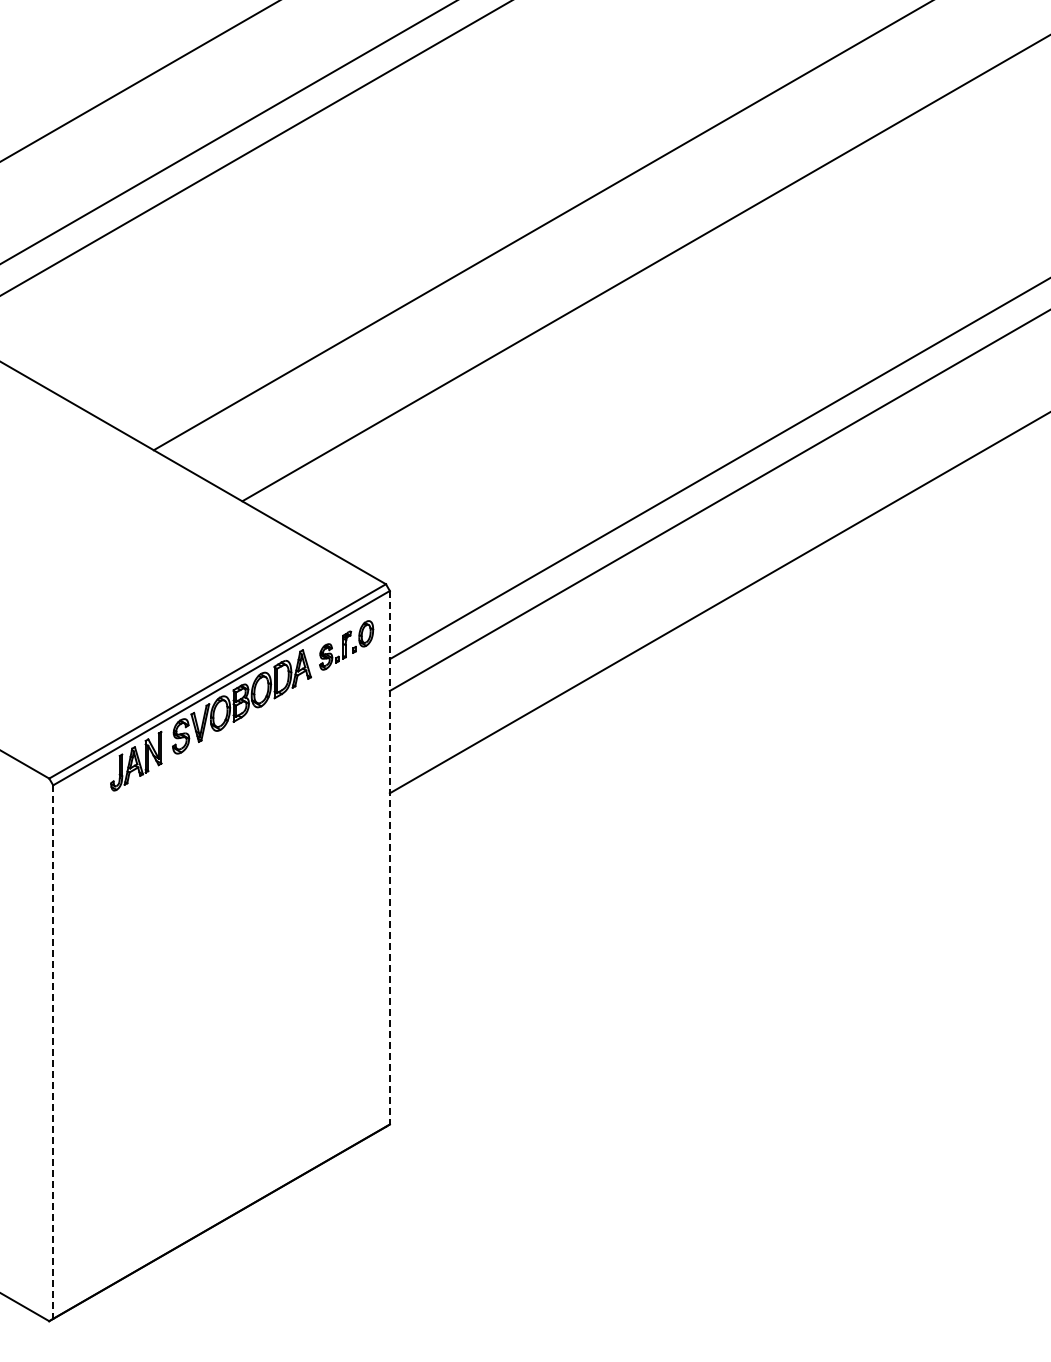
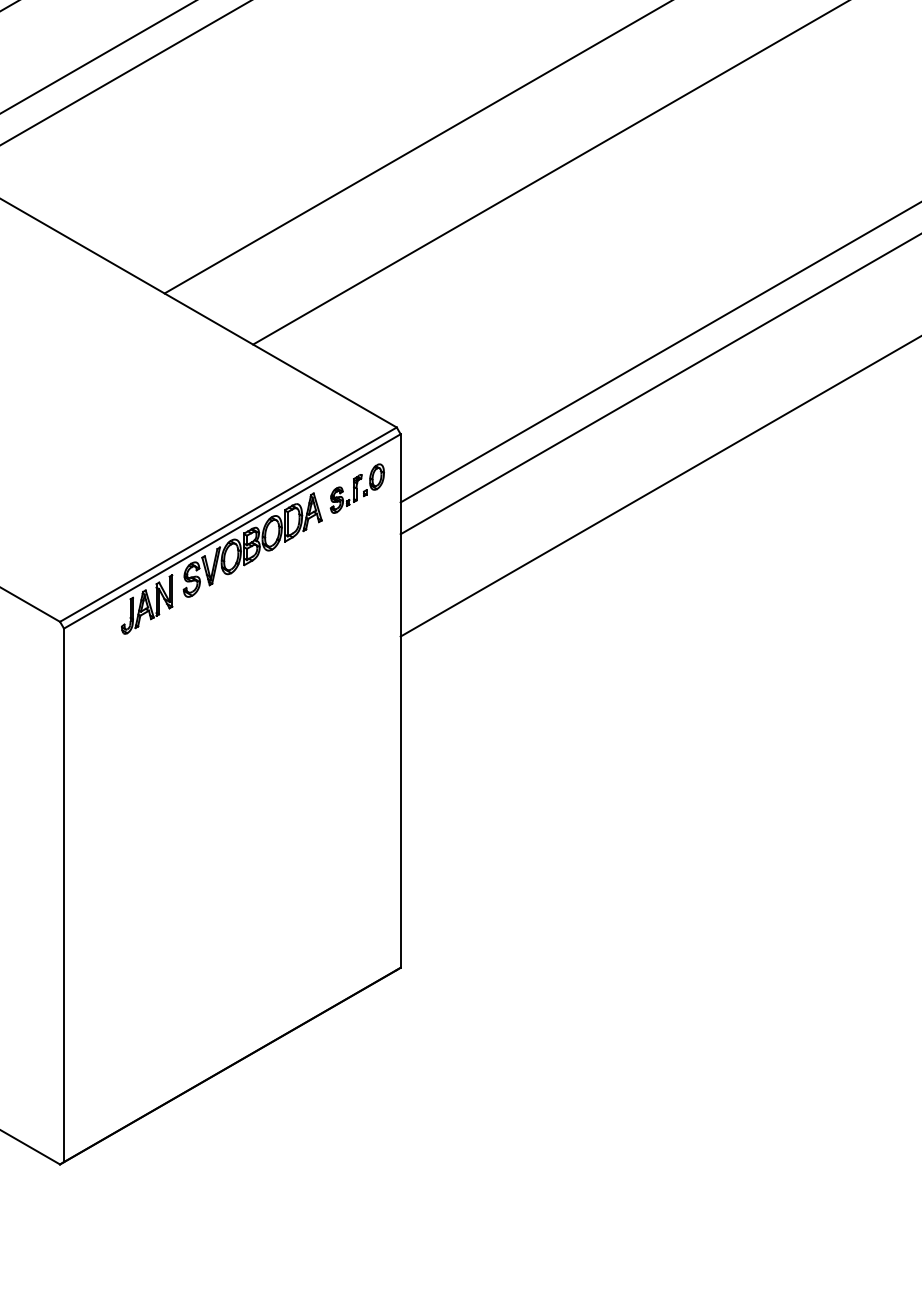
line: (389, 857) -> (400, 700), dashed -> solid
line: (53, 1052) -> (64, 895), dashed -> solid

